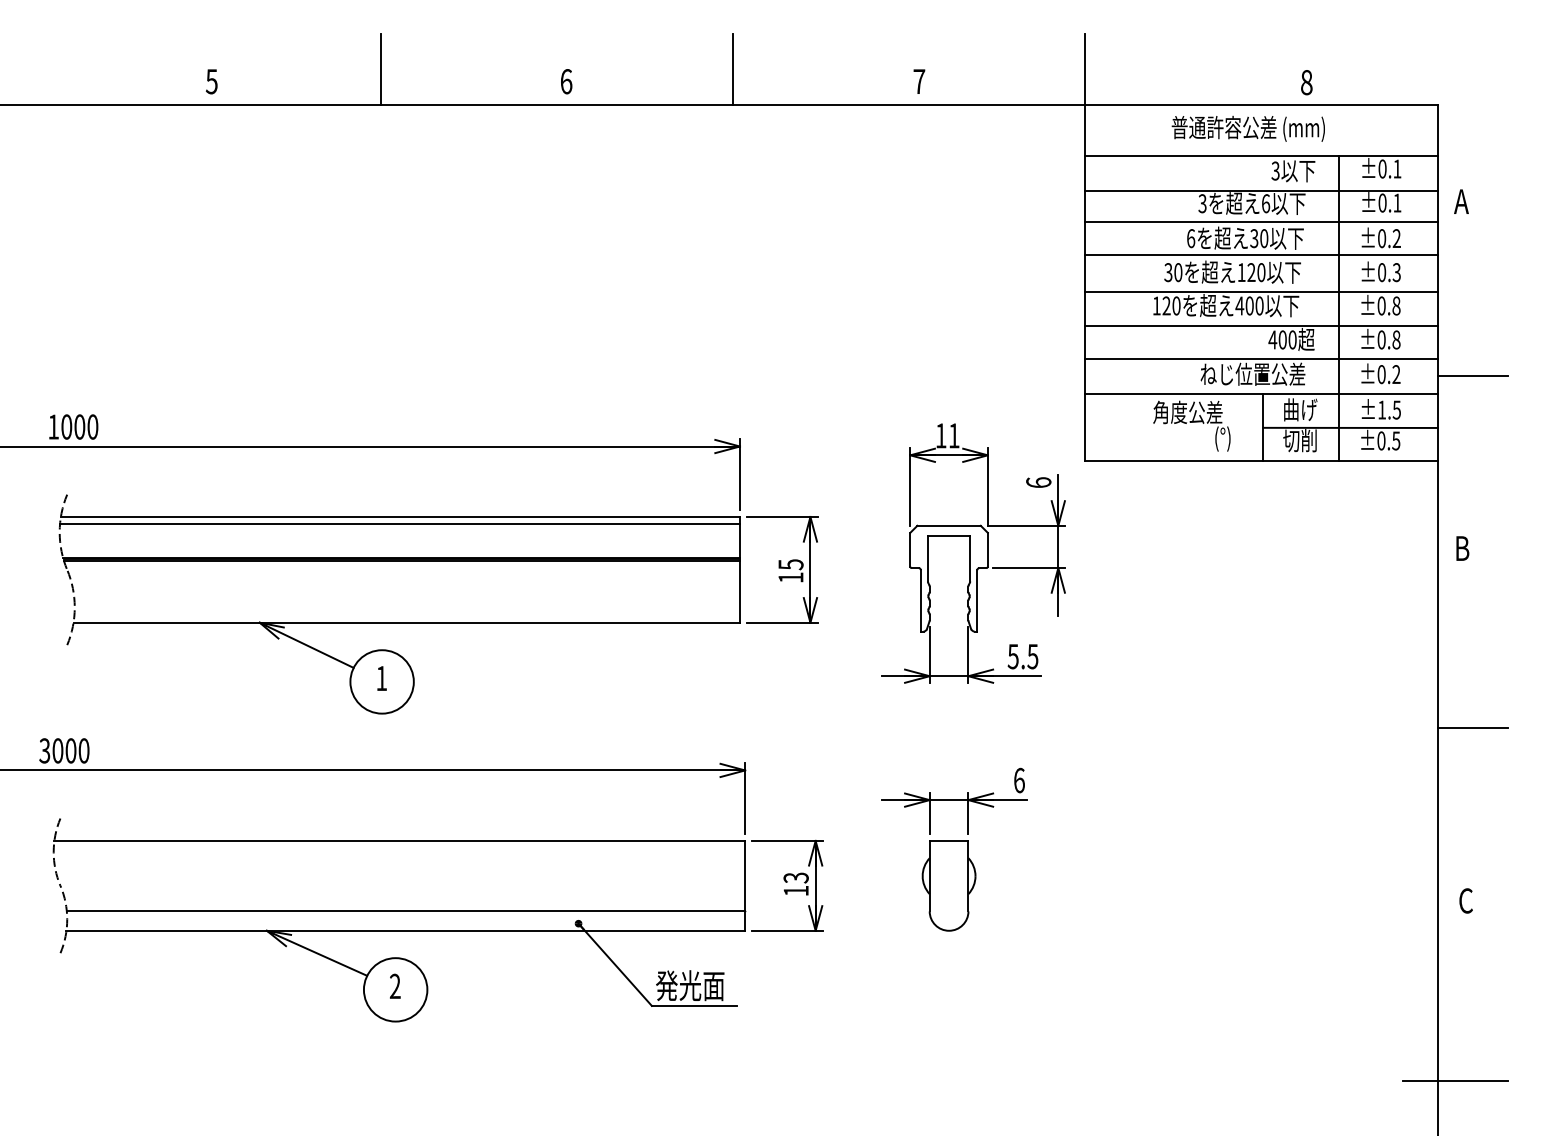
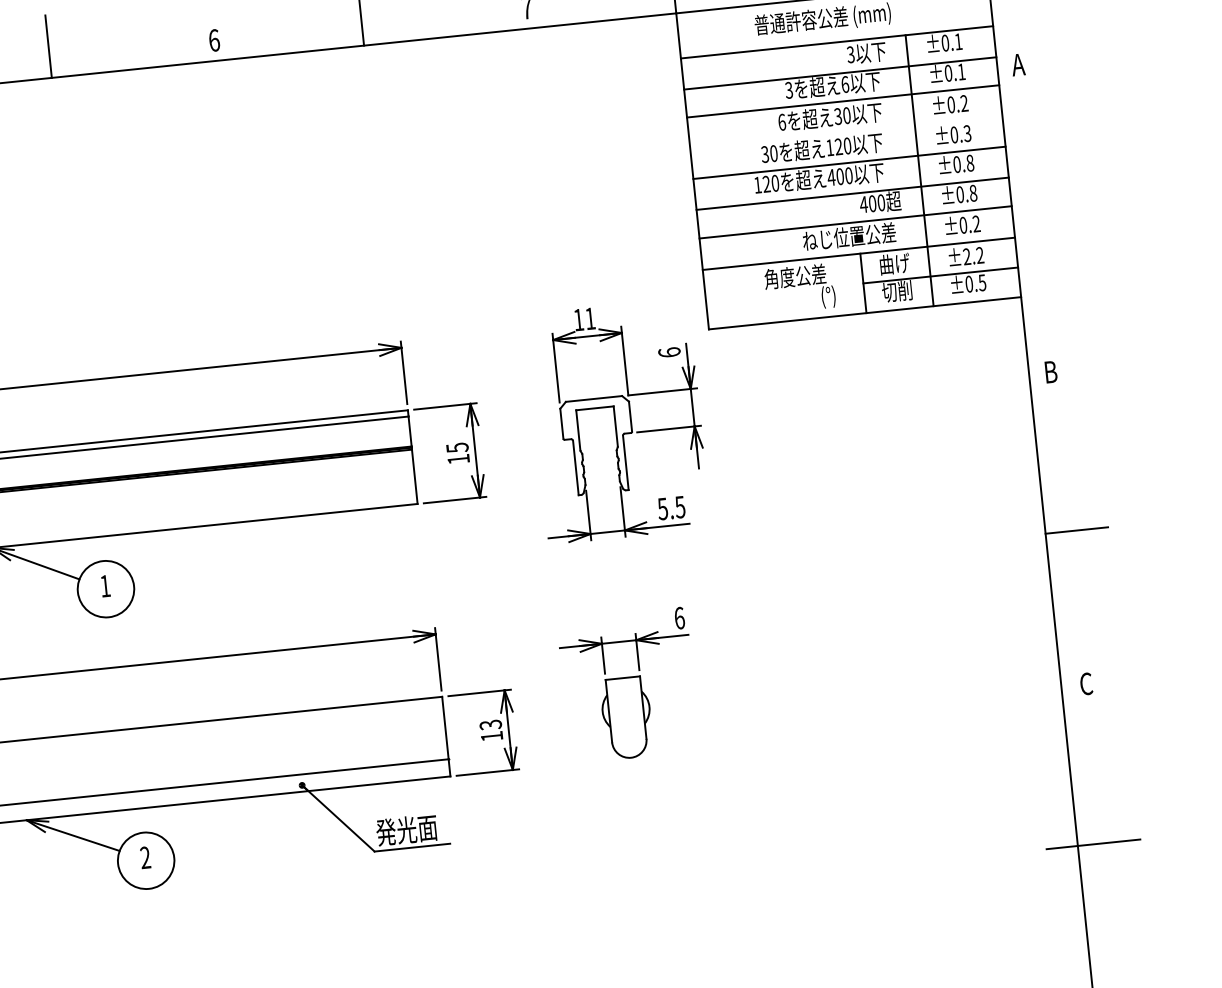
line: (1261, 254) -> (845, 129), removed
line: (1472, 376) -> (1044, 218), removed
text: (1389, 409) -> (973, 255), ±1.5 -> ±2.2

